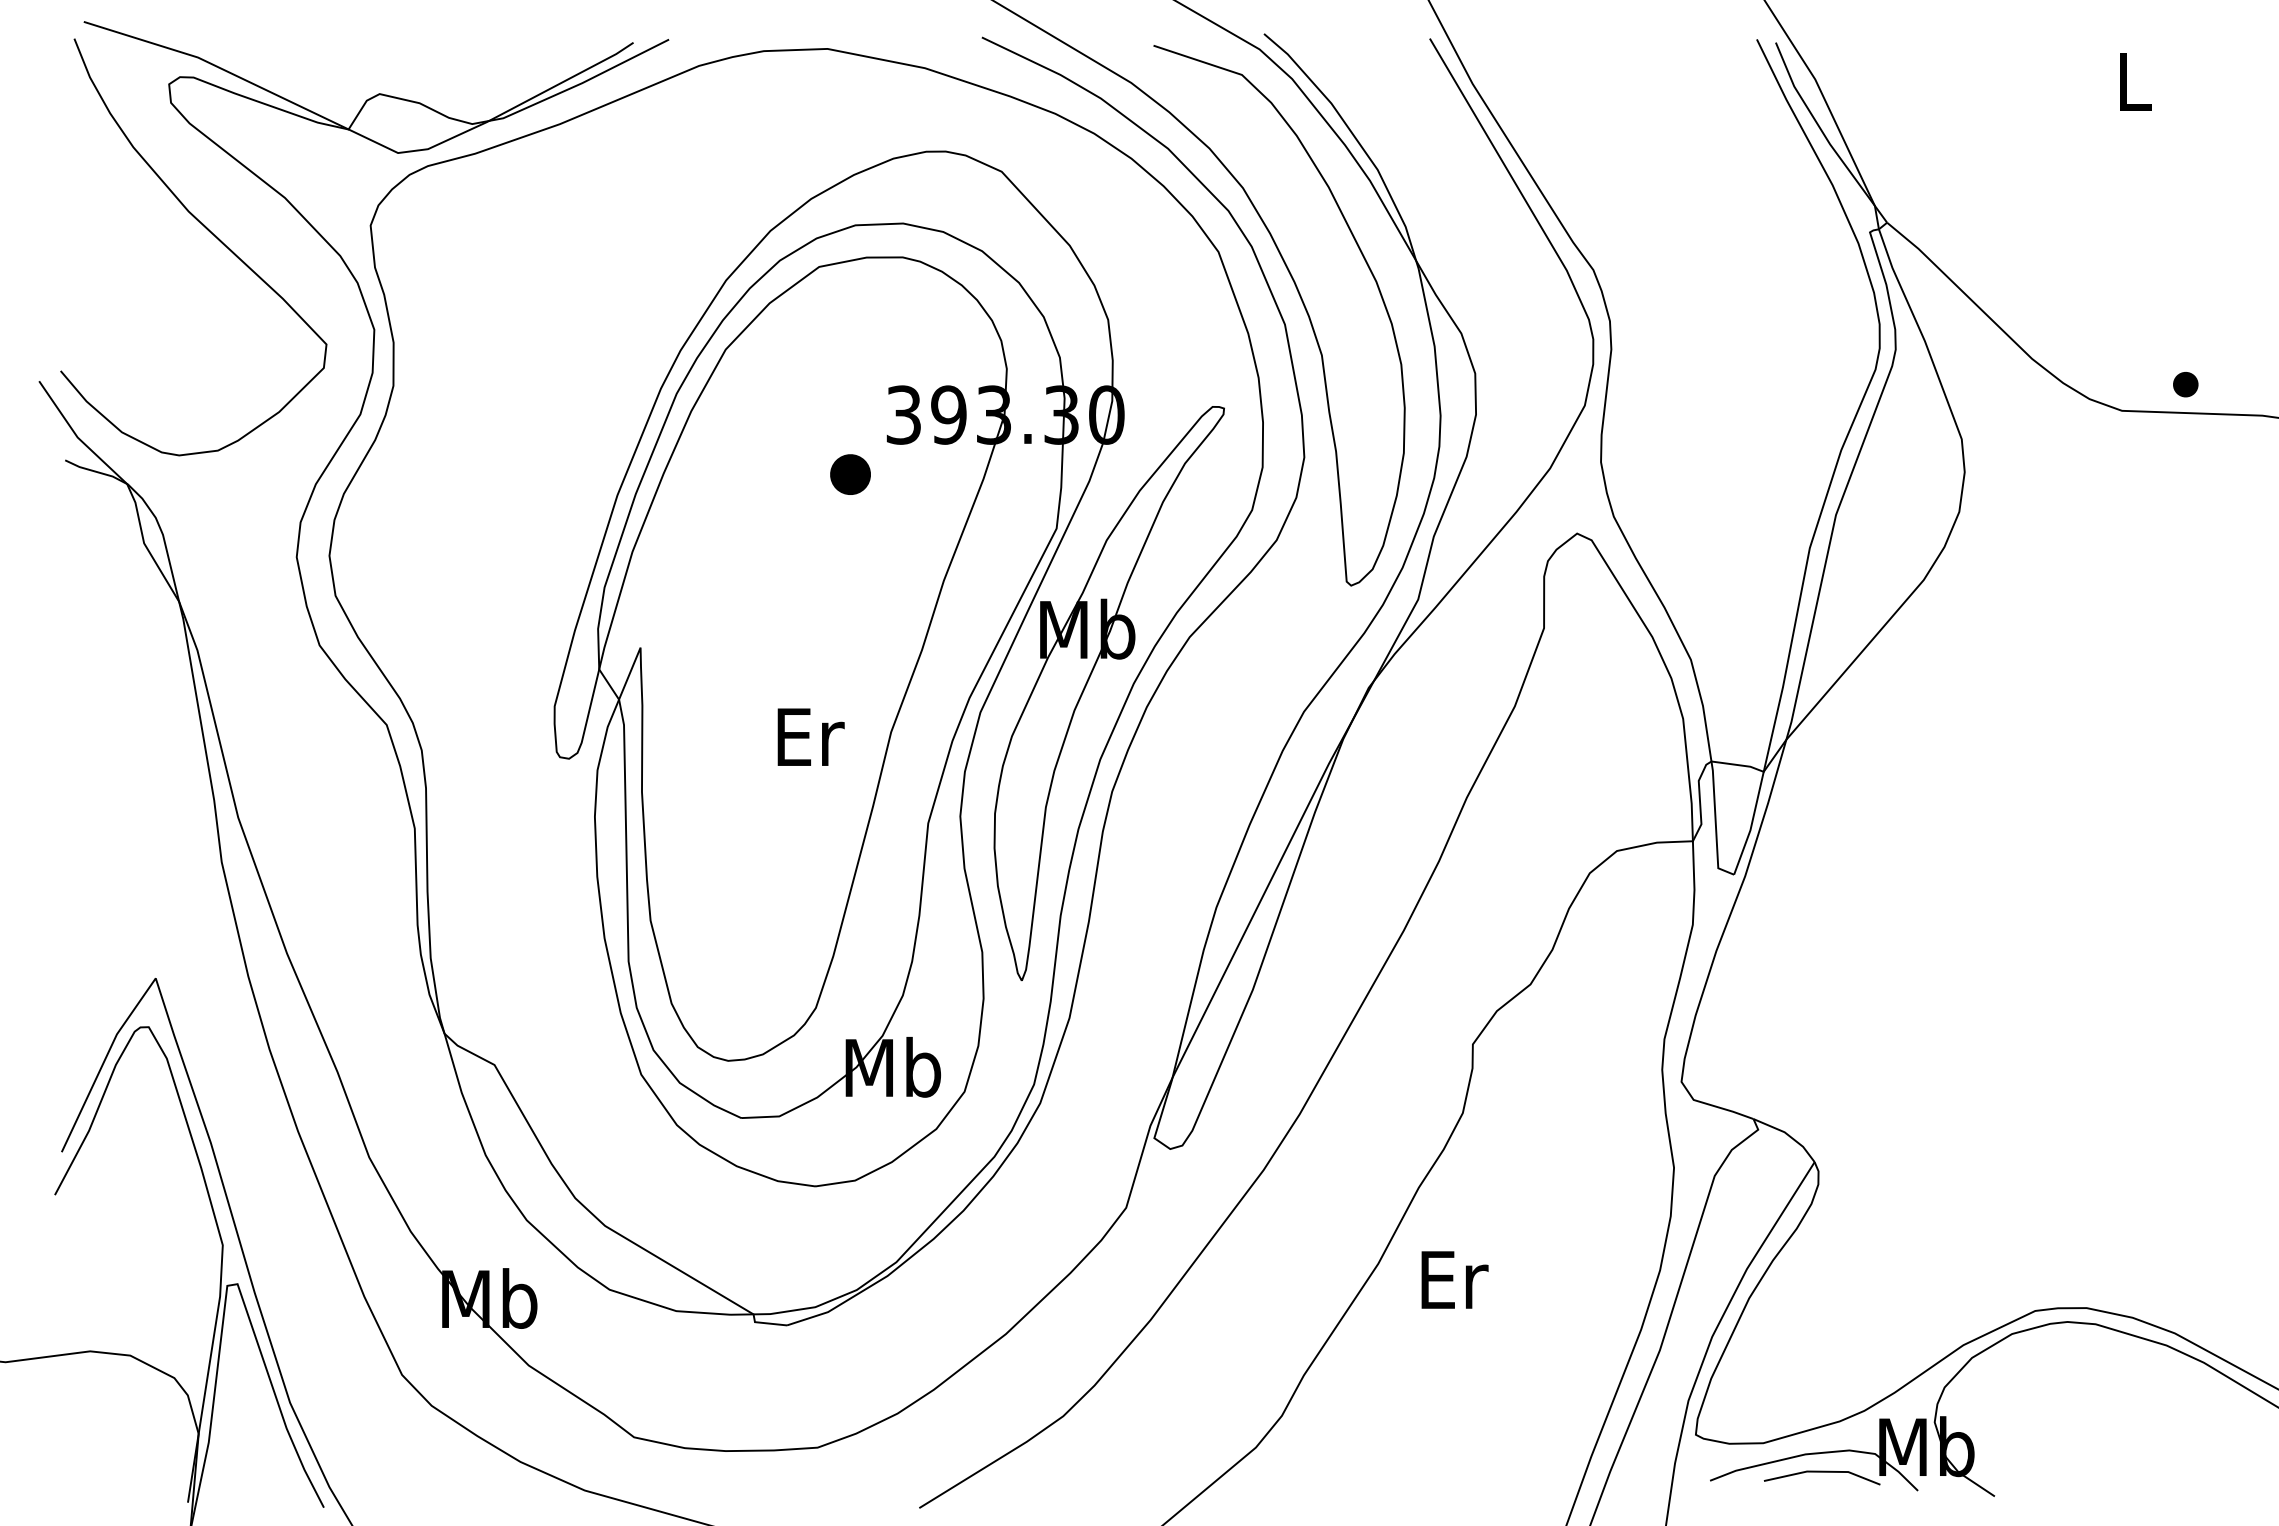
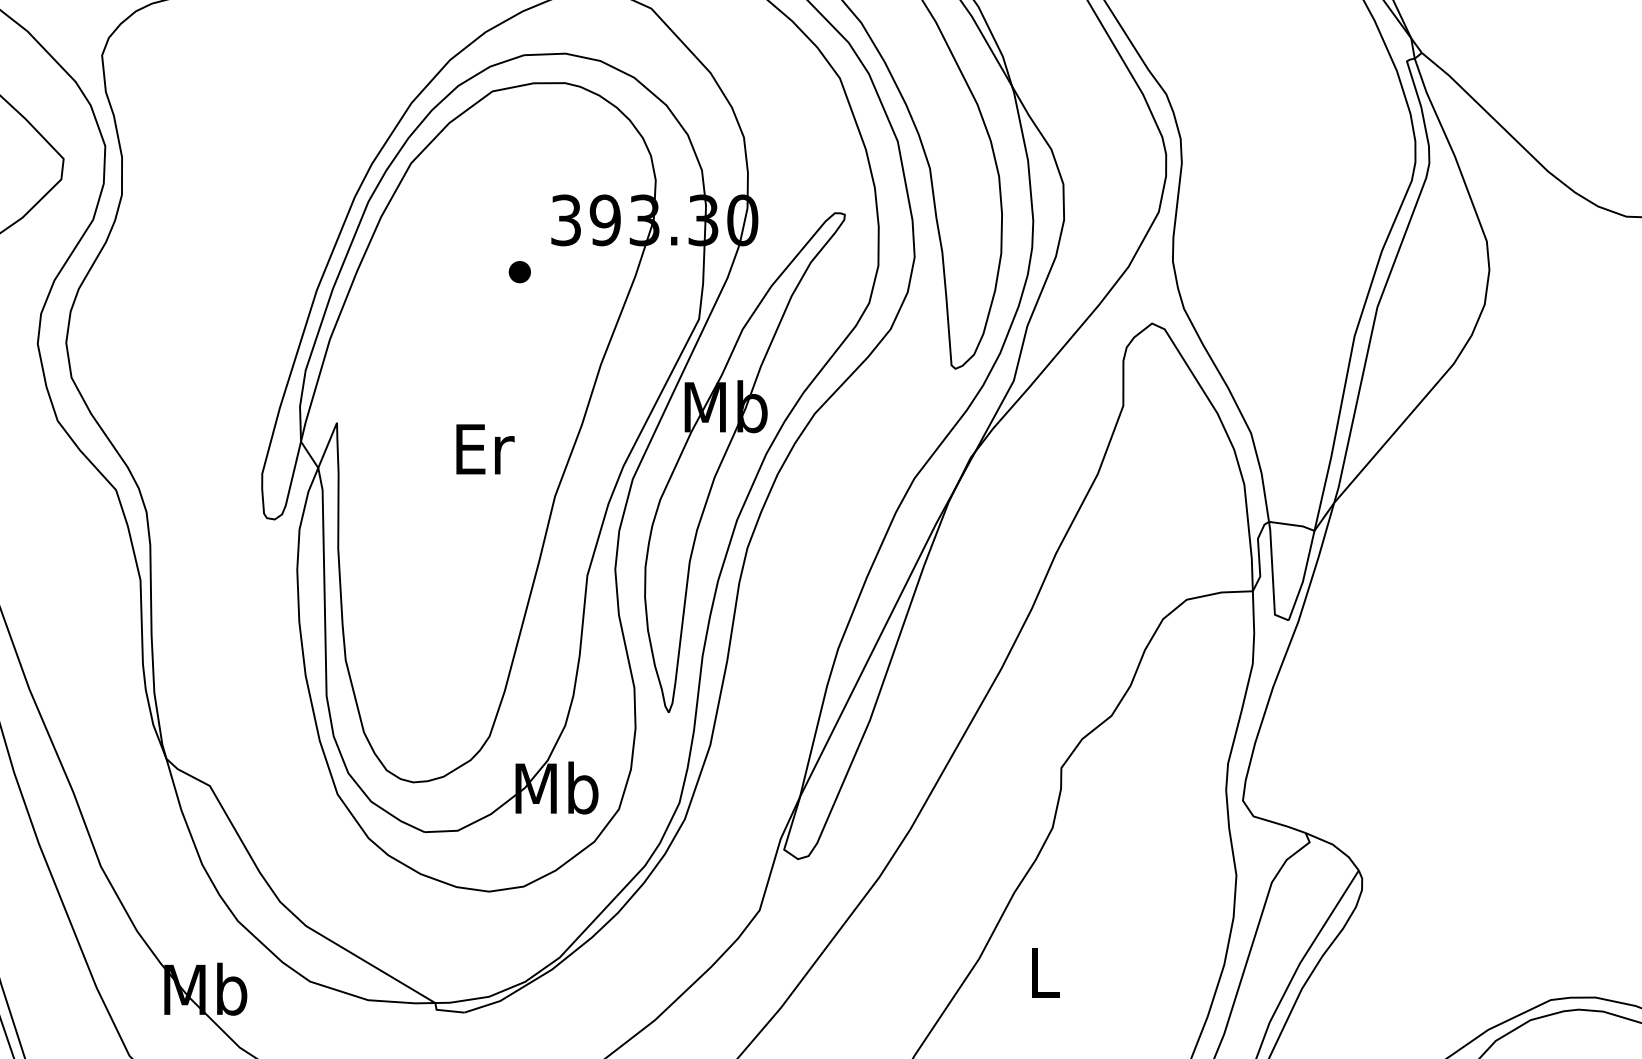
part: (850, 474) -> (519, 272), size x0.62
text: (810, 736) -> (484, 448), moved
text: (1454, 1279) -> (1045, 972), Er -> L

